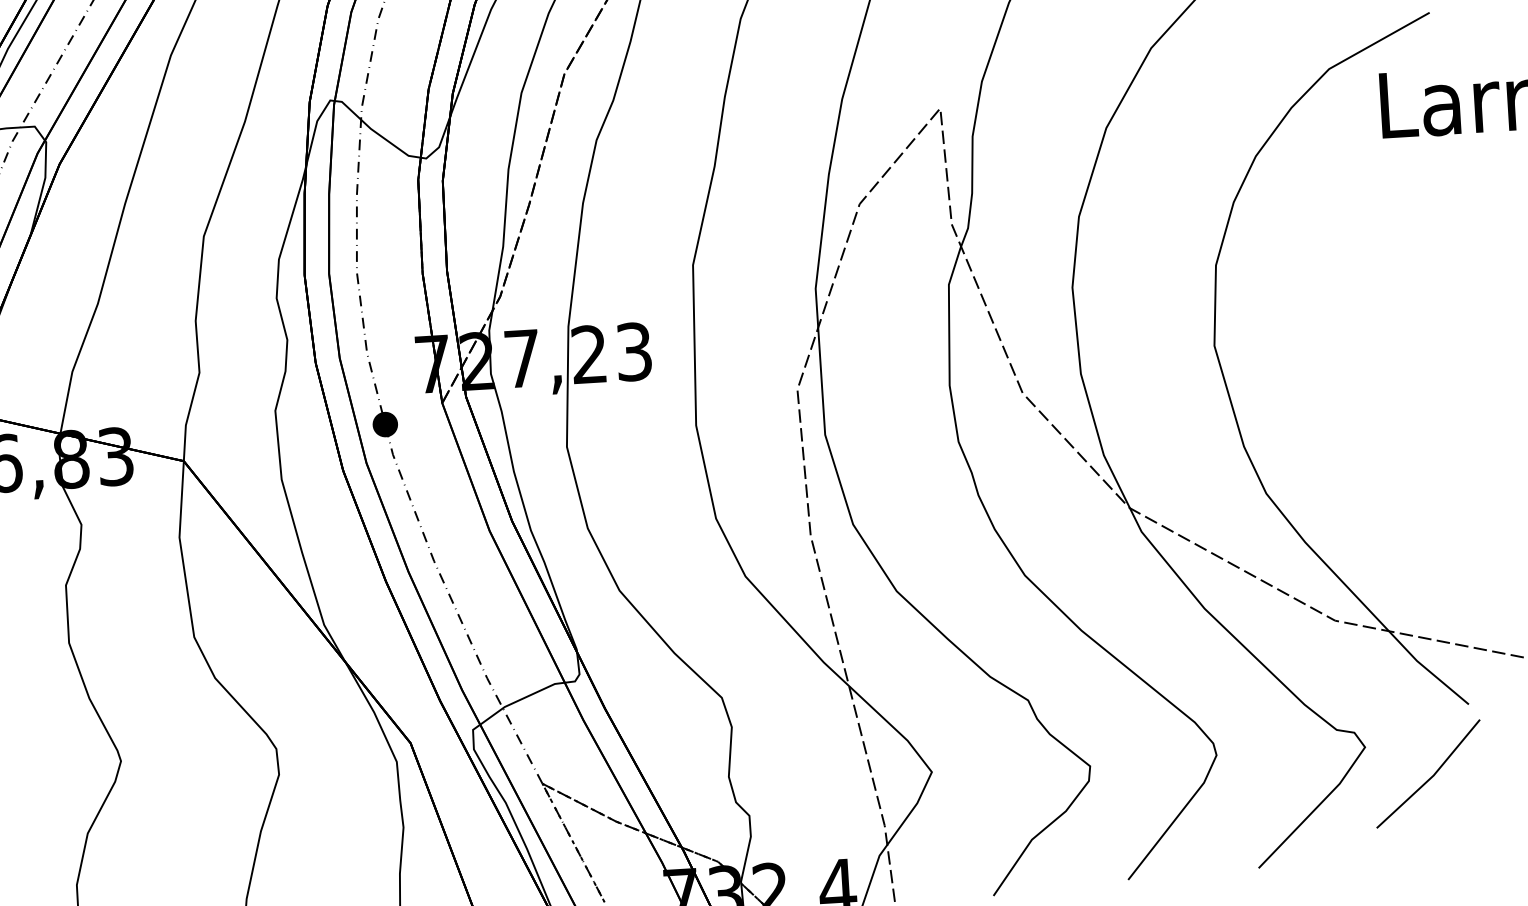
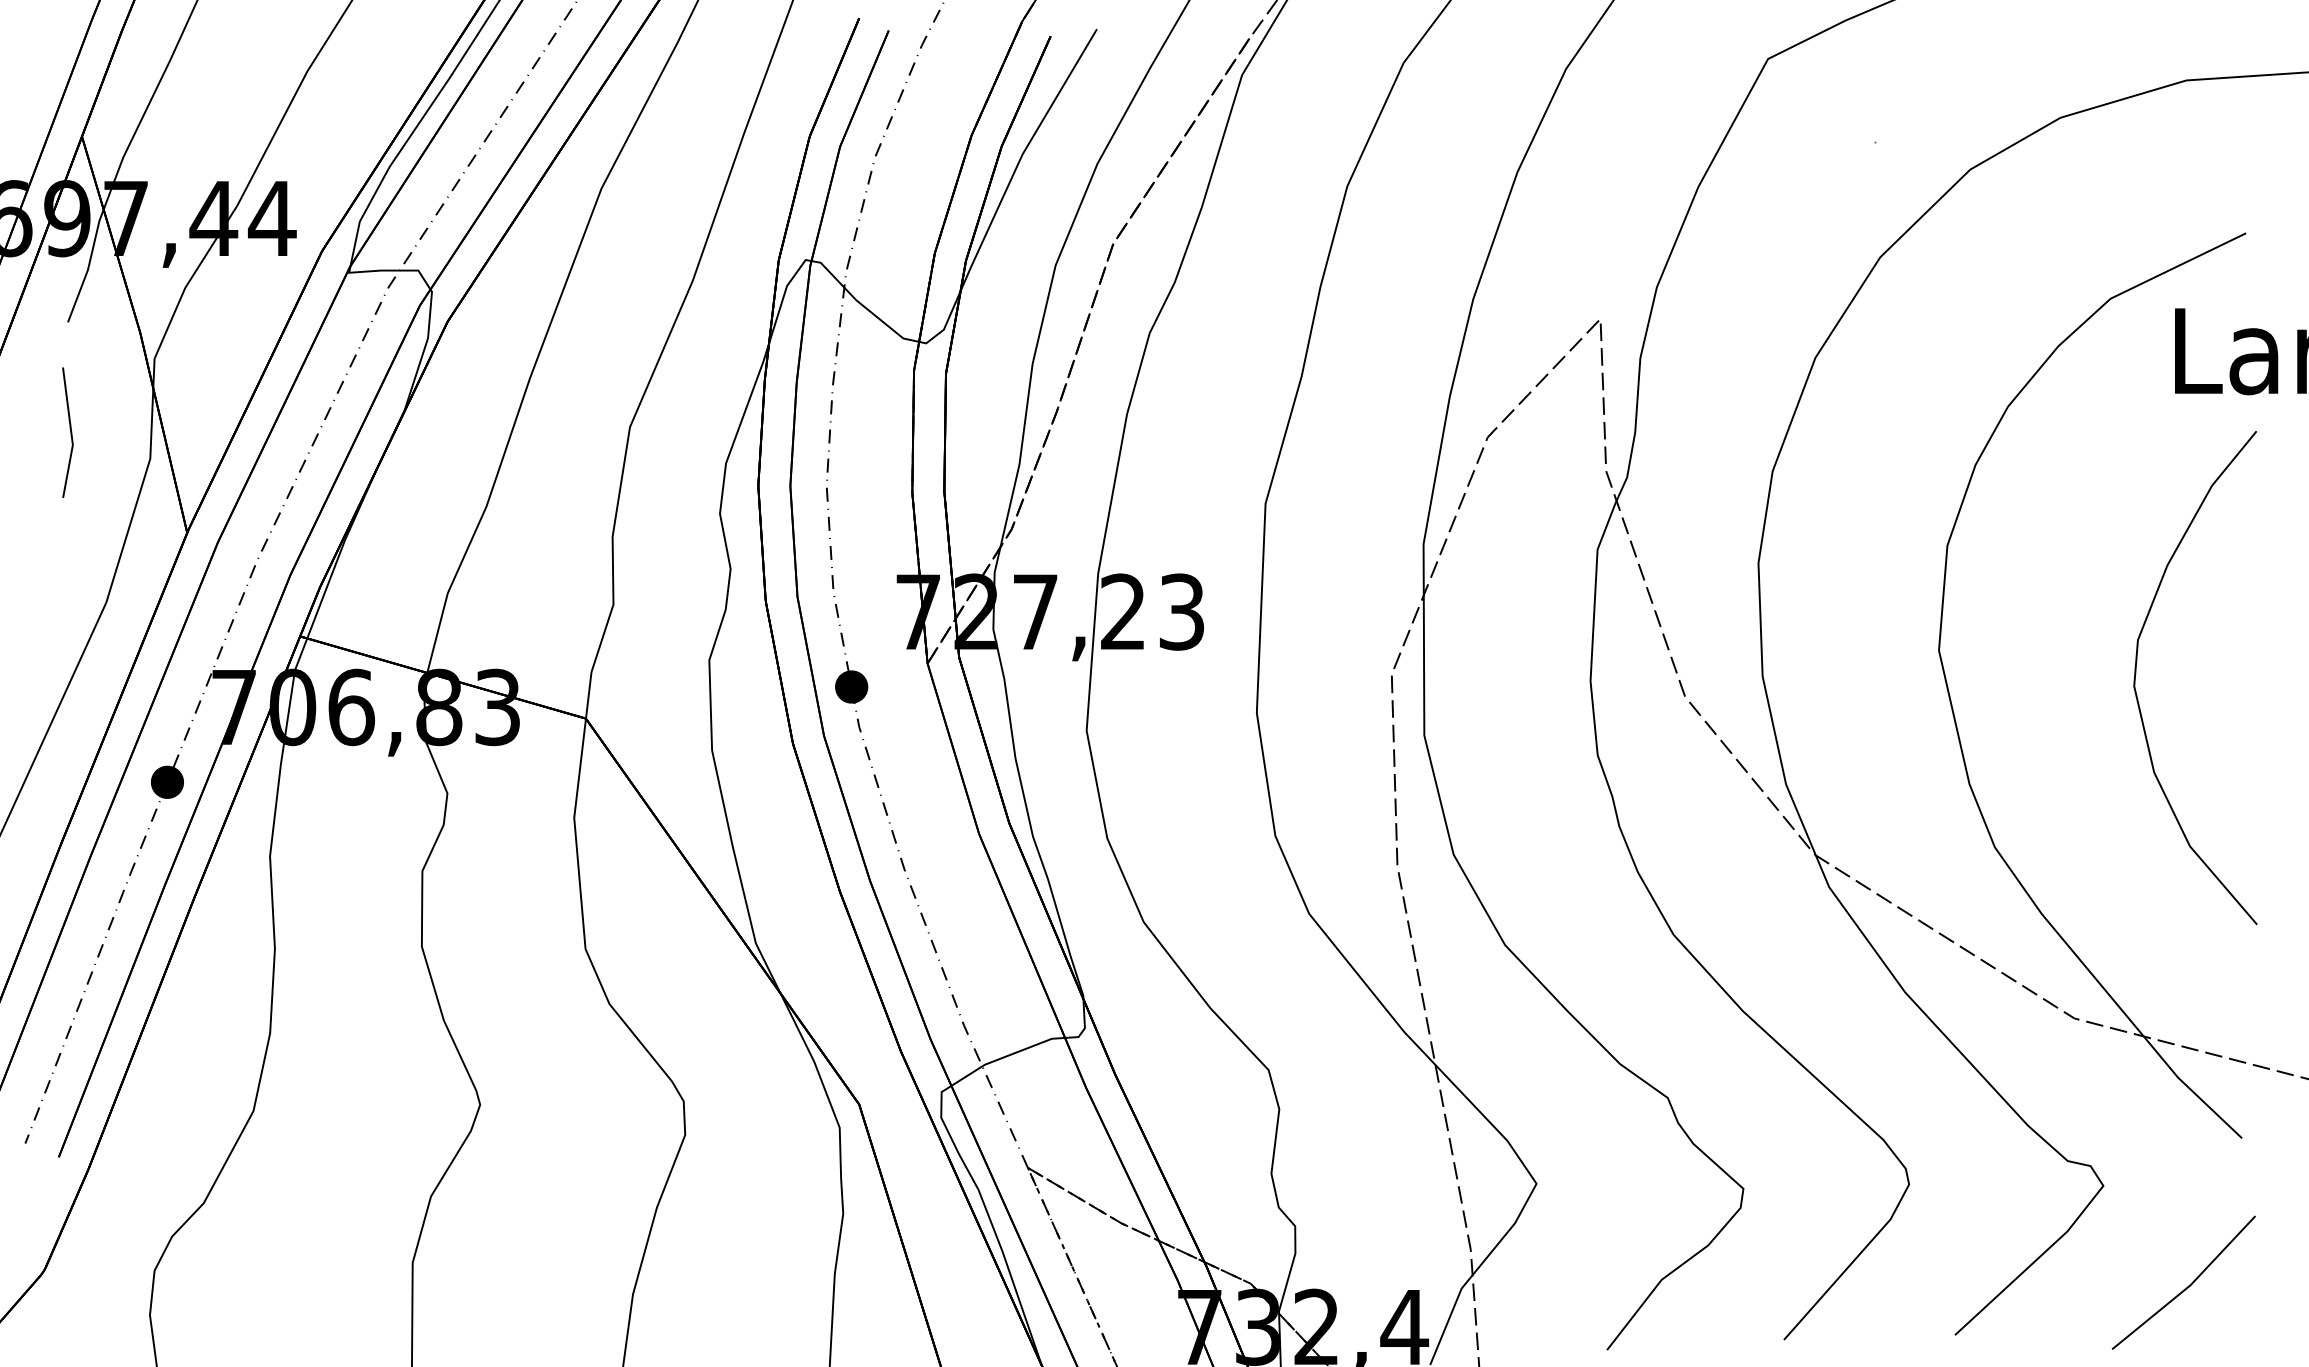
curve: (1366, 354) -> (2136, 674), added
line: (1431, 776) -> (2187, 1286), moved

